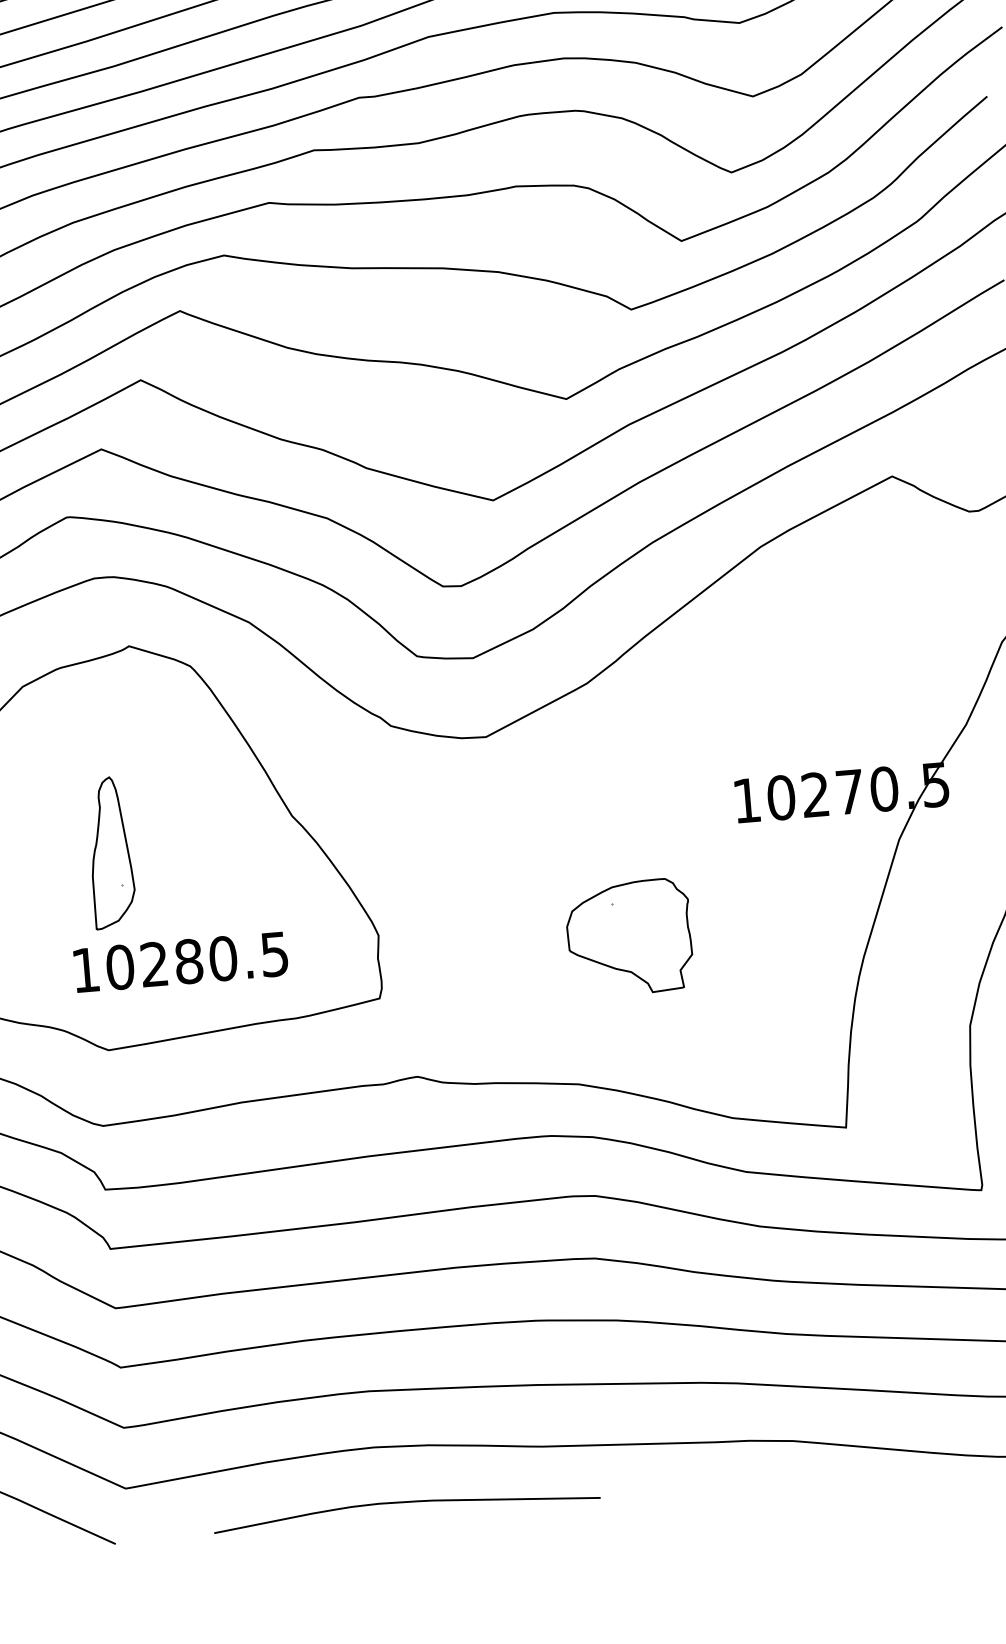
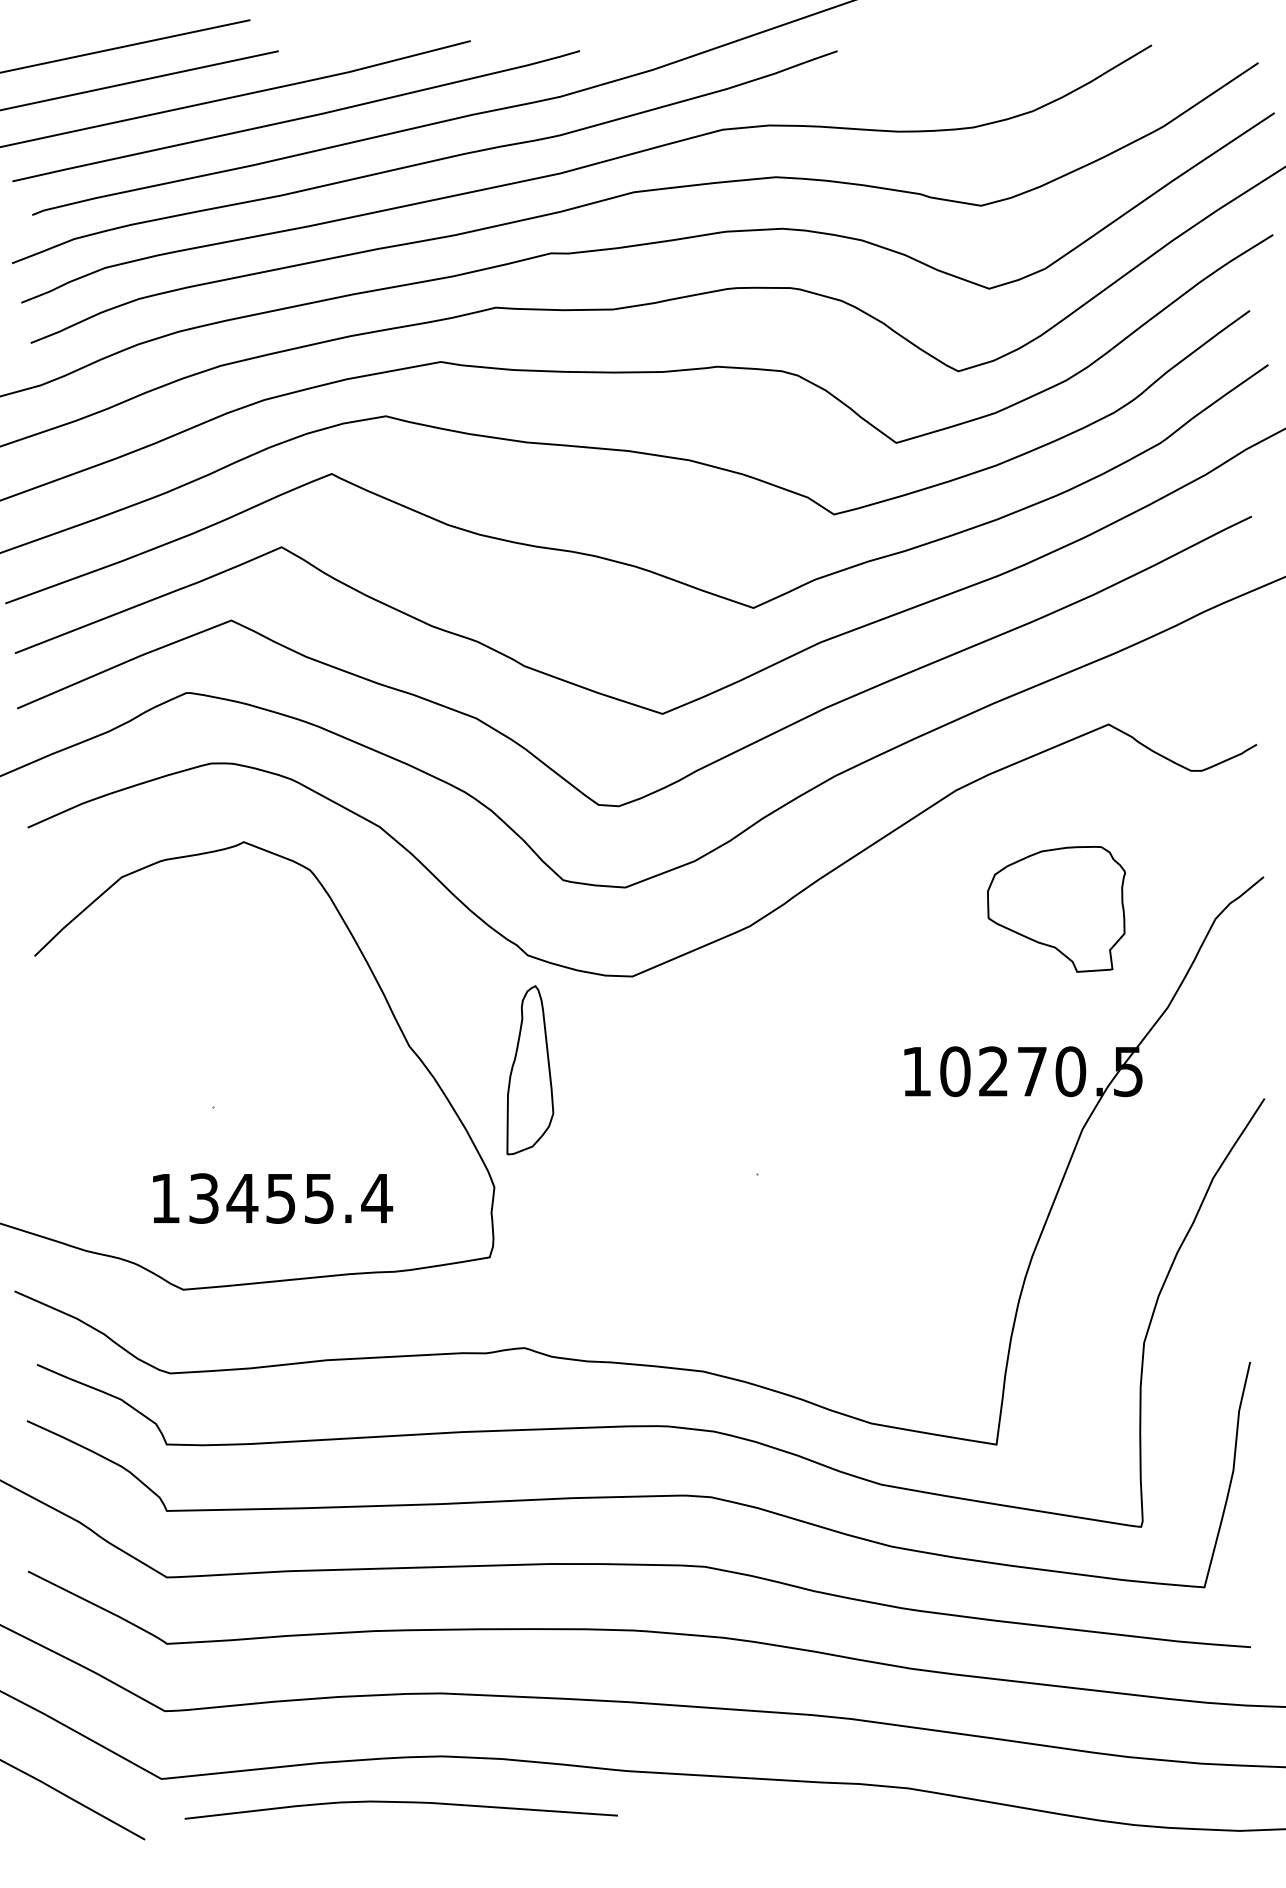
part: (111, 853) -> (530, 1070), moved
part: (629, 938) -> (1056, 909), moved
text: (198, 960) -> (291, 1198), 10280.5 -> 13455.4
curve: (408, 1503) -> (403, 1803), moved

